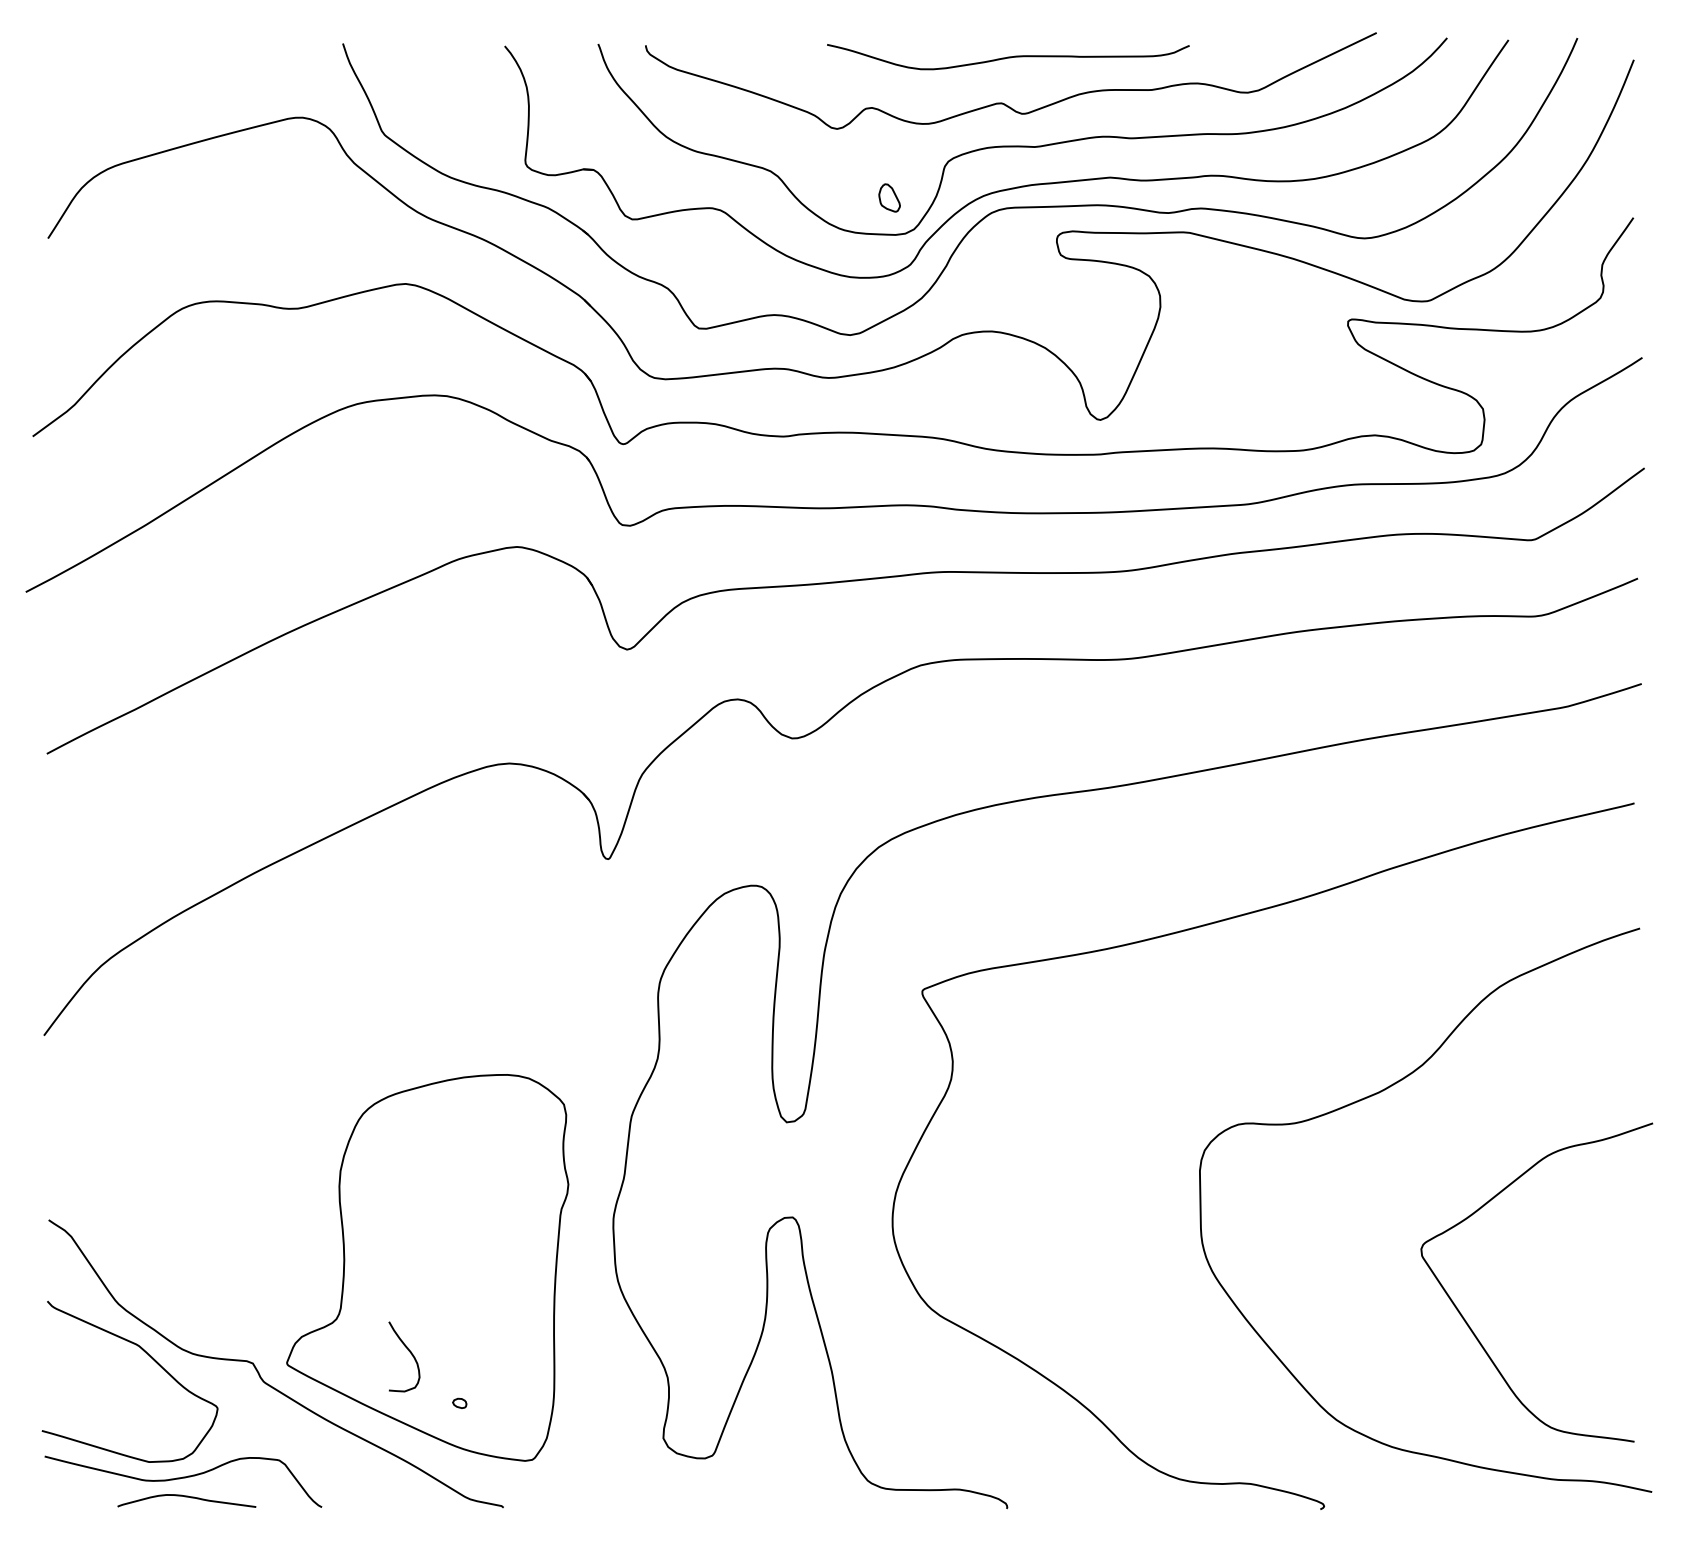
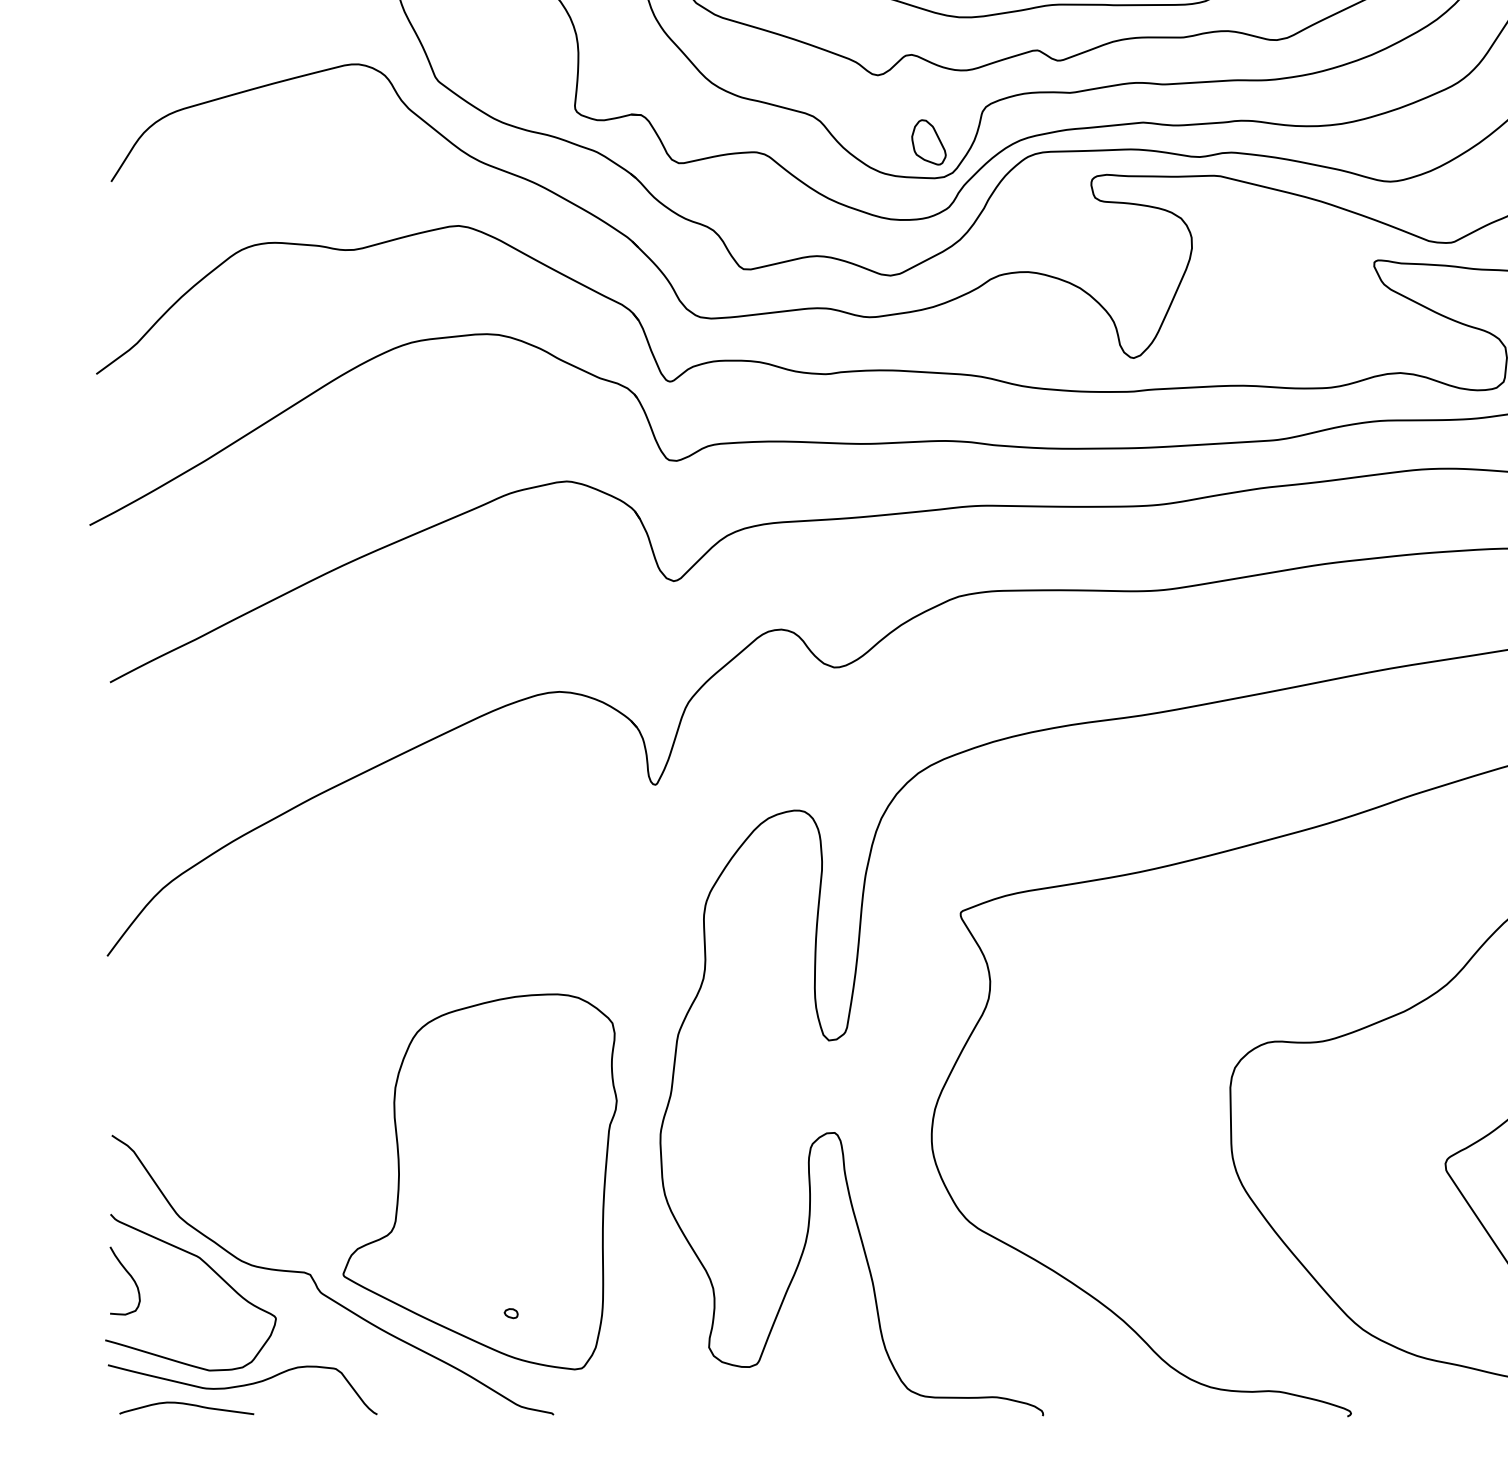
part: (889, 197) -> (928, 141), size x1.67
curve: (408, 1351) -> (129, 1275), moved
curve: (186, 1497) -> (186, 1404), moved

